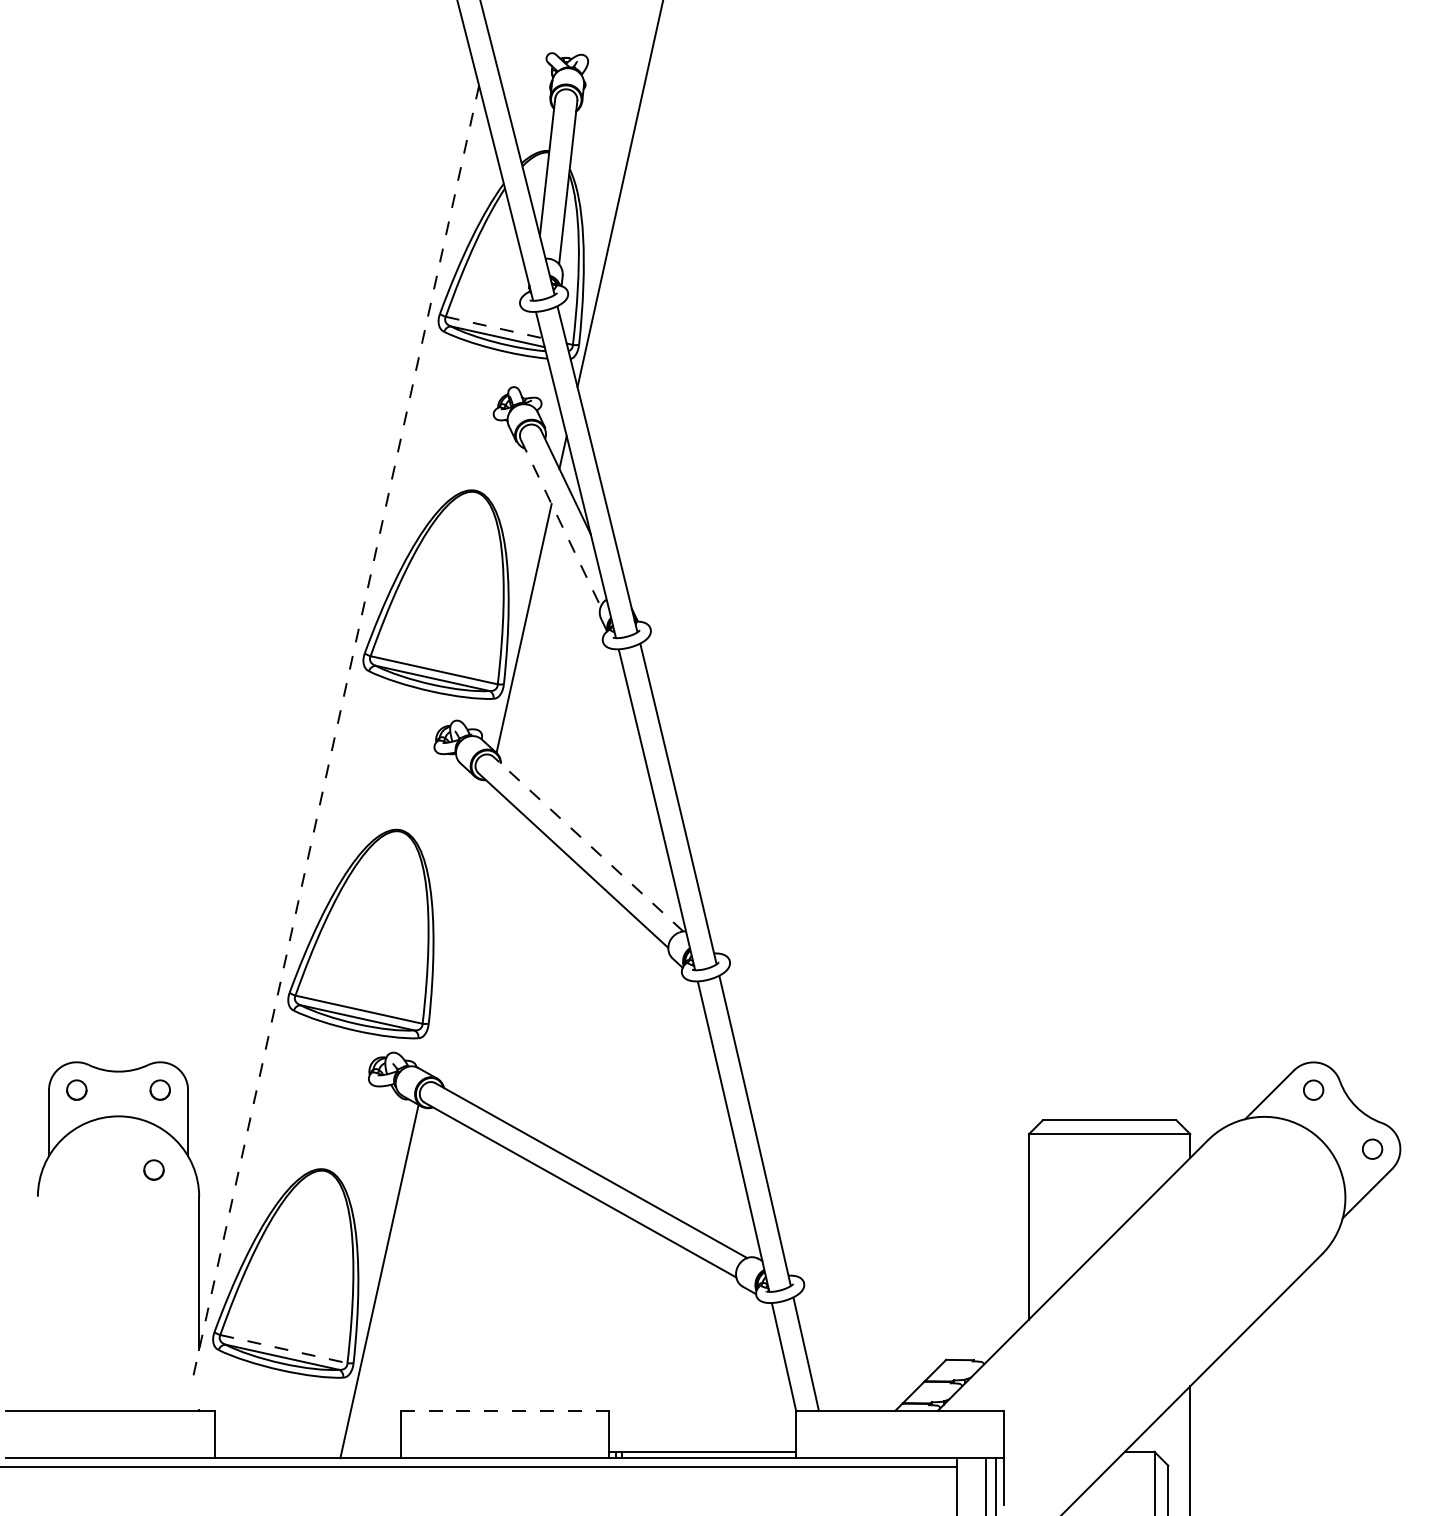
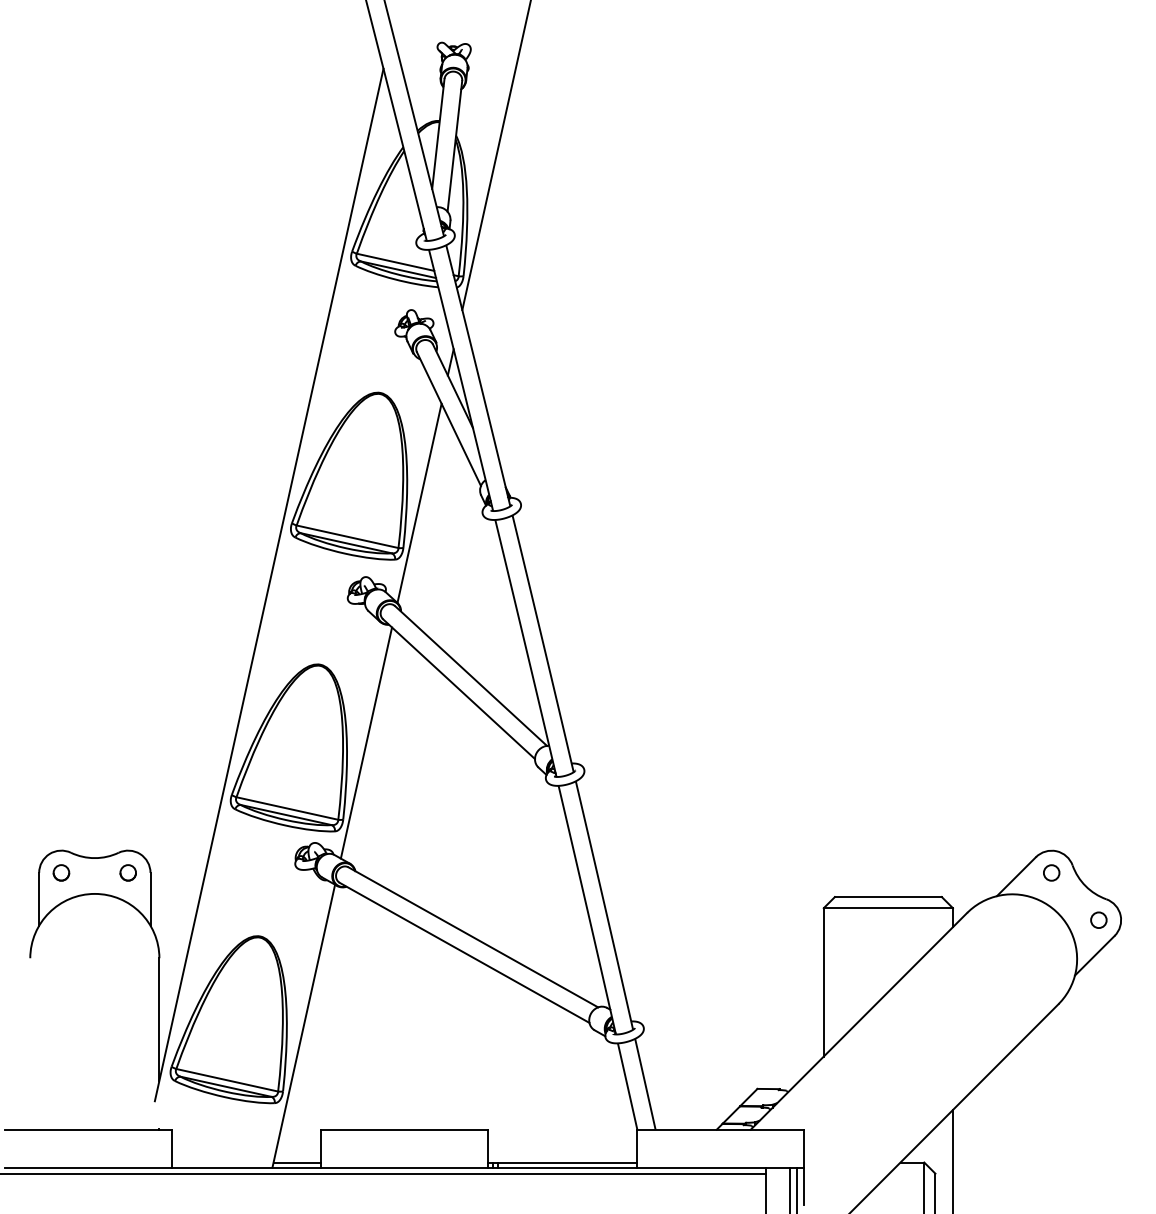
line: (494, 327) -> (395, 262), dashed -> solid
line: (561, 523) -> (449, 419), dashed -> solid
line: (336, 731) -> (269, 585), dashed -> solid
line: (587, 843) -> (470, 675), dashed -> solid
line: (457, 927) -> (366, 742), added
circle: (153, 1169) -> (122, 936), removed
line: (284, 1349) -> (227, 1080), dashed -> solid
line: (504, 1410) -> (403, 1129), dashed -> solid
line: (370, 1451) -> (296, 1162), added

